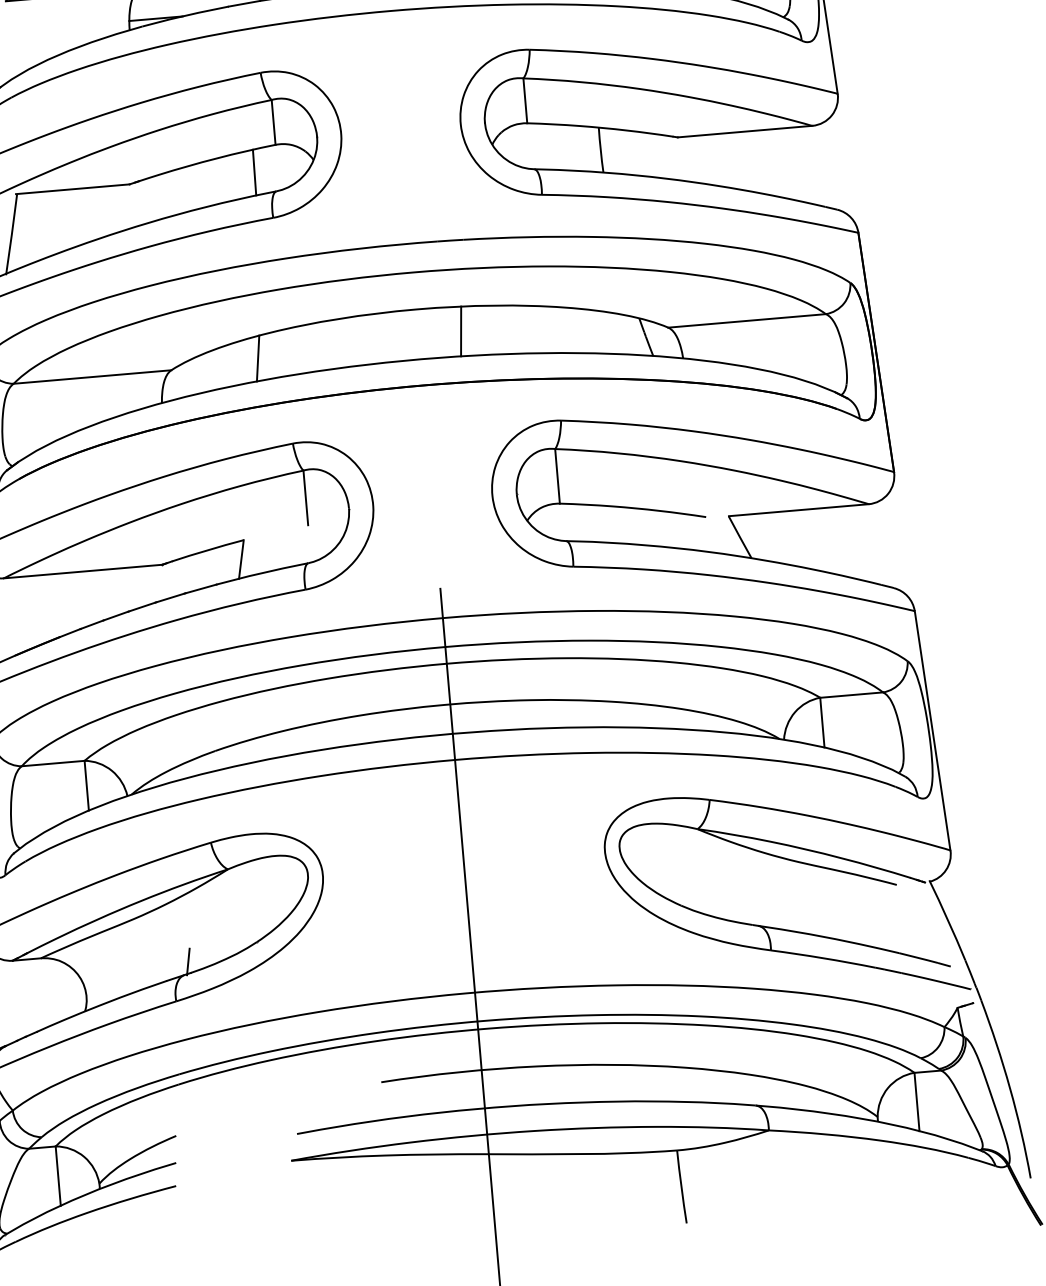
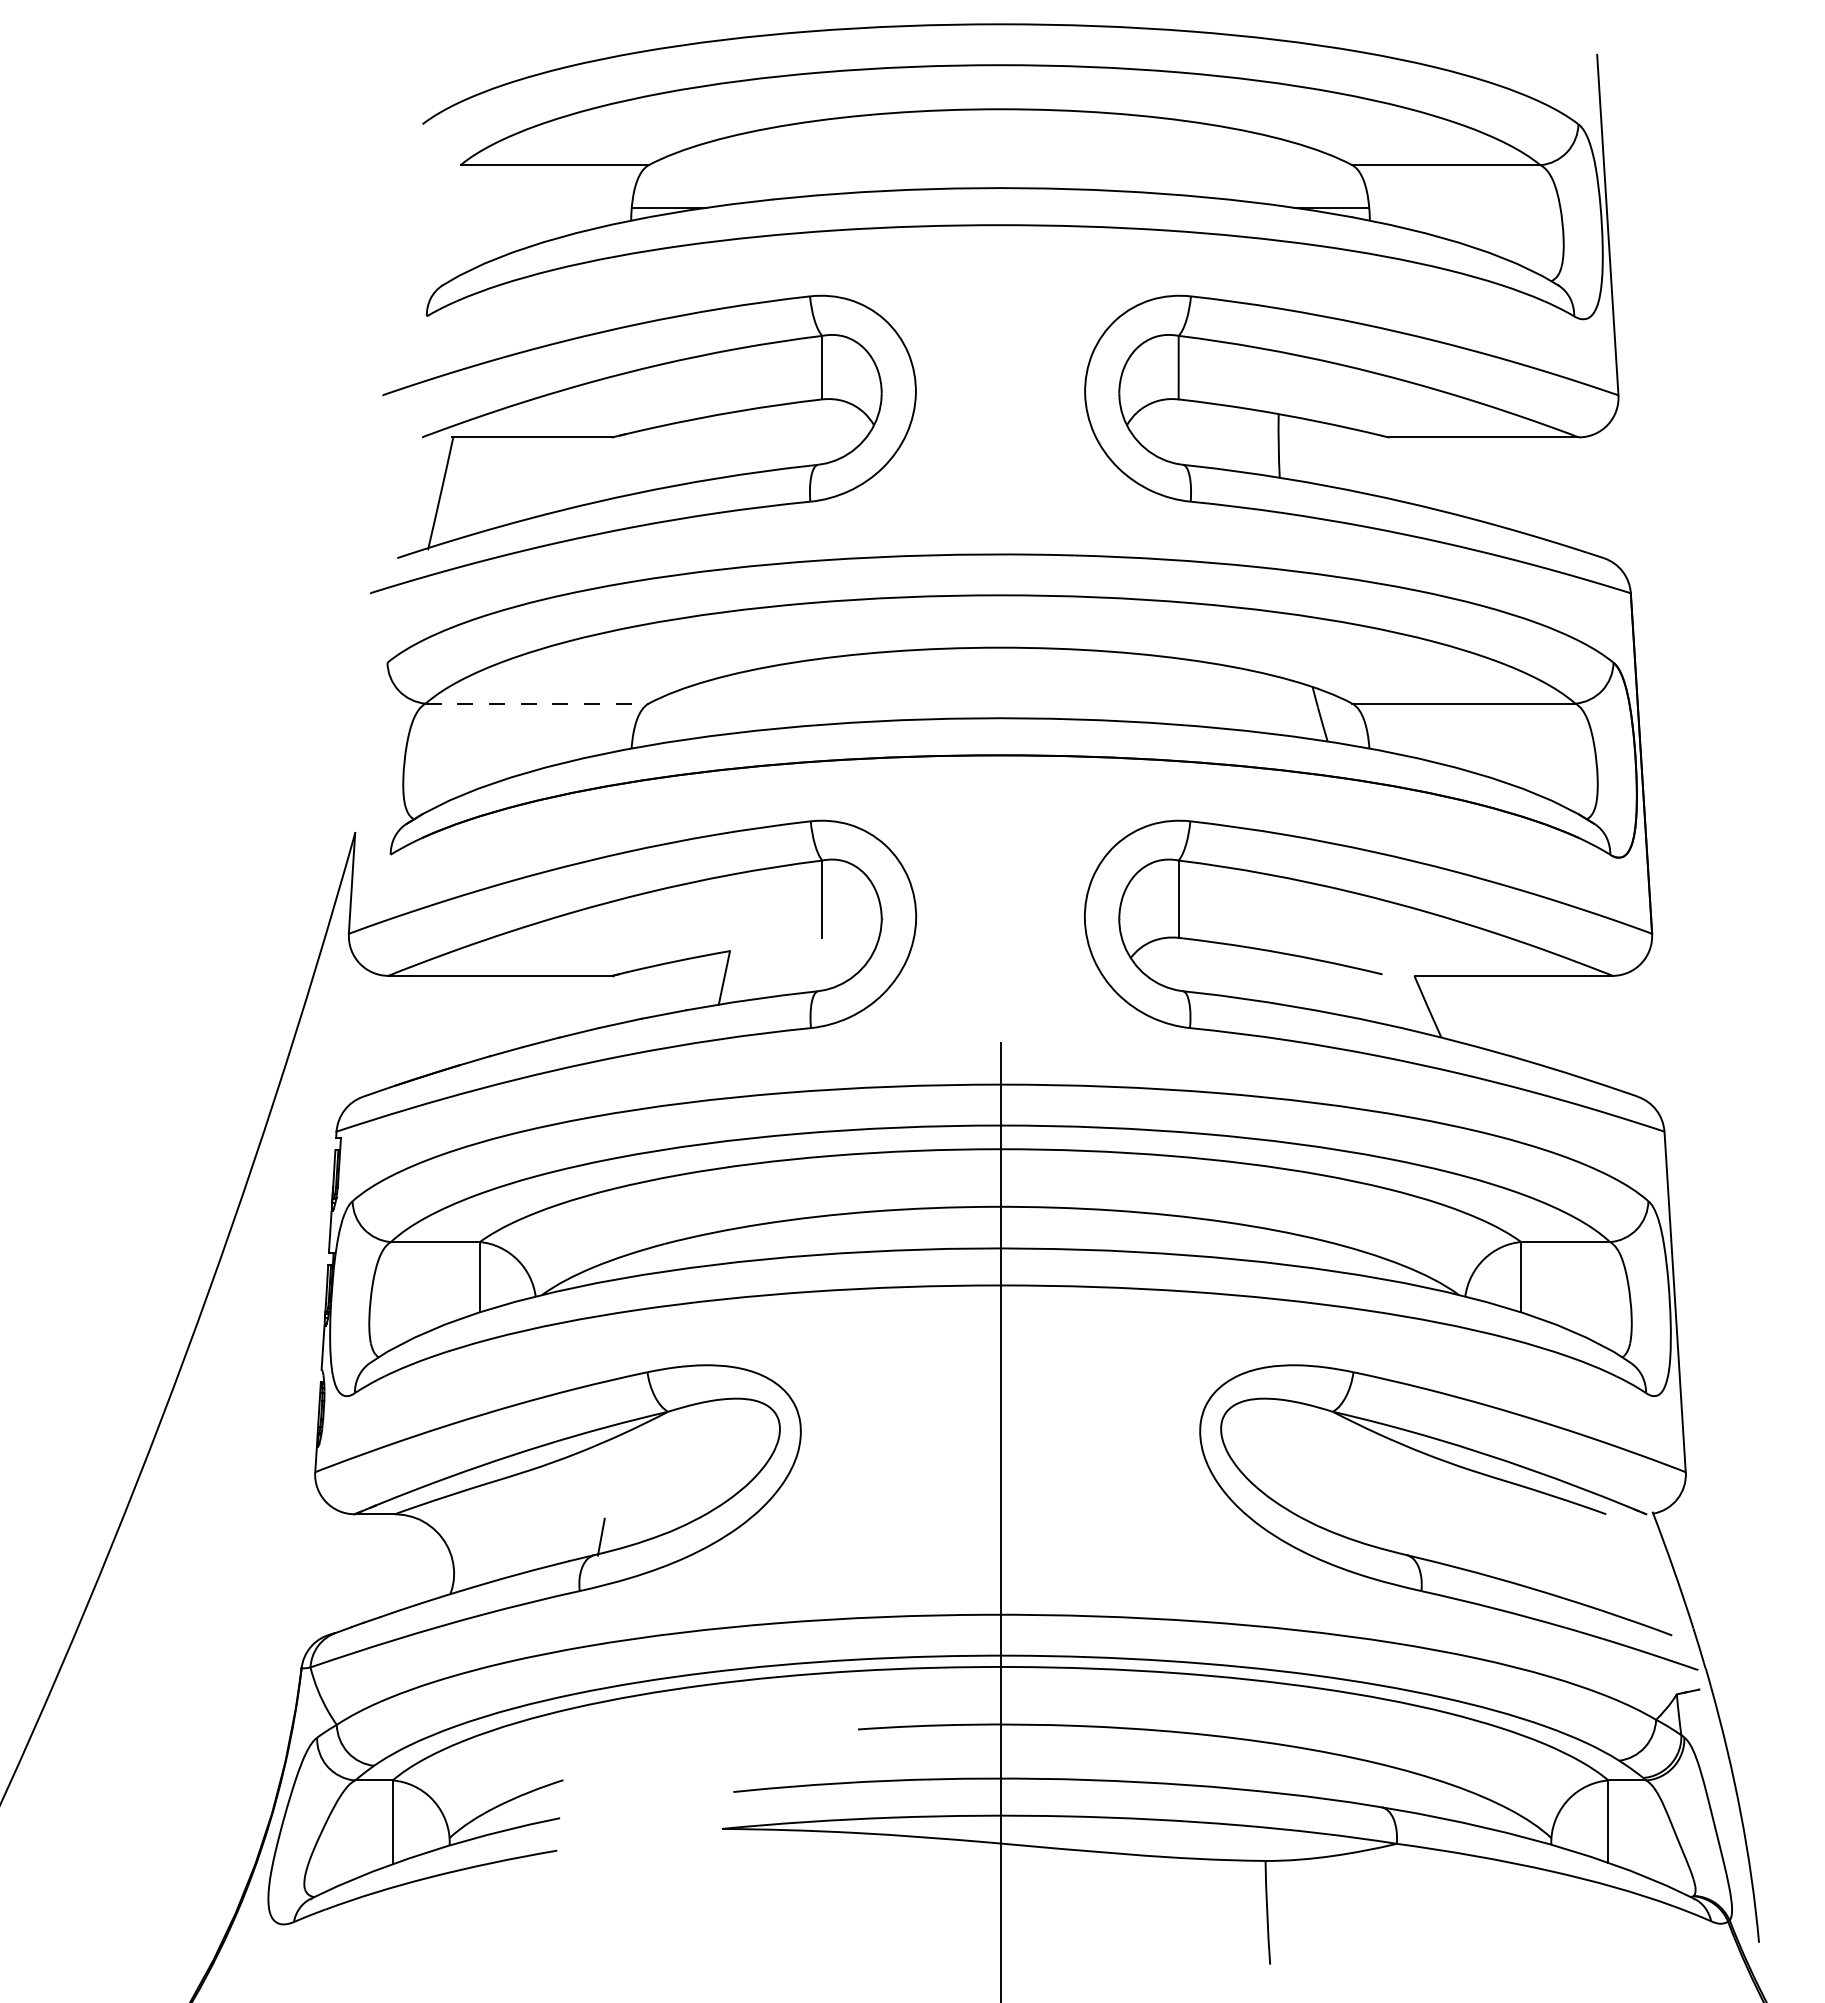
line: (254, 172) -> (789, 435), removed
line: (460, 331) -> (1060, 683), removed
line: (257, 358) -> (771, 697), removed
line: (92, 376) -> (537, 703), solid -> dashed

